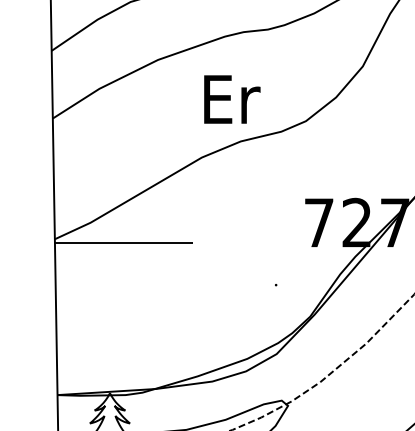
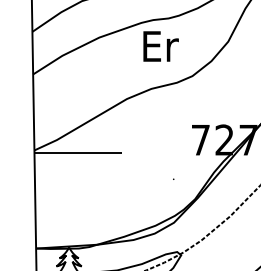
text: (231, 99) -> (160, 46), moved

